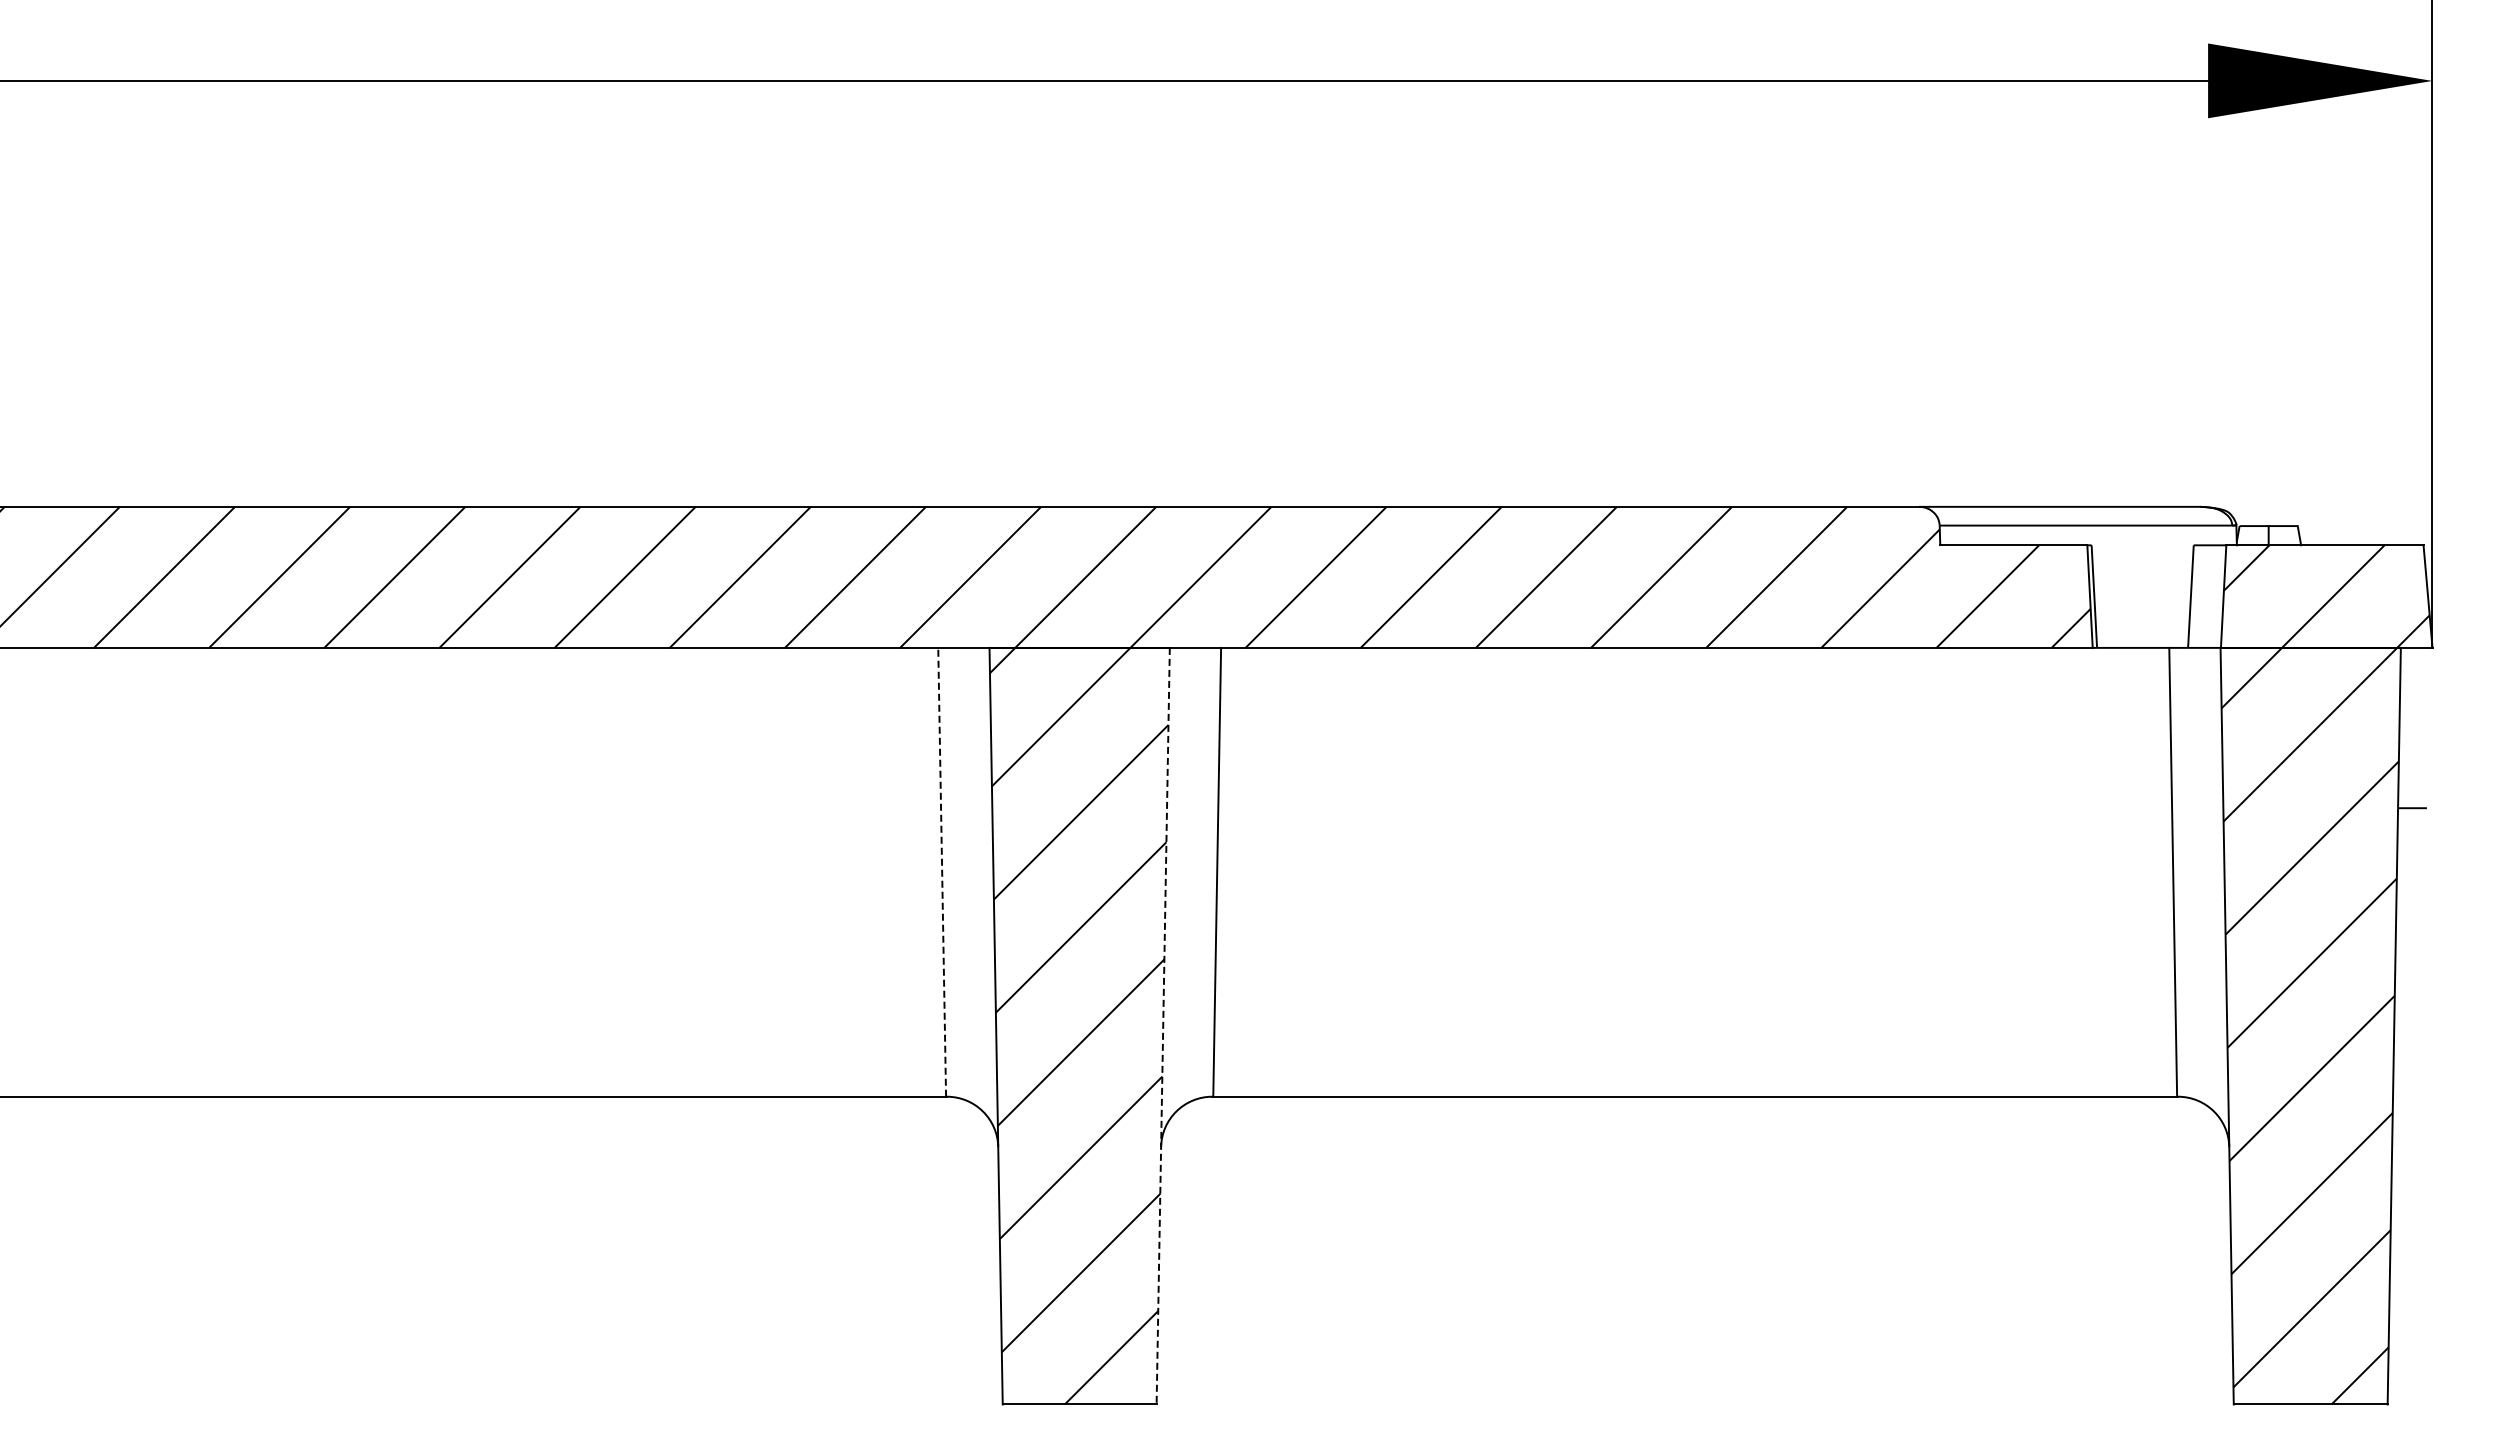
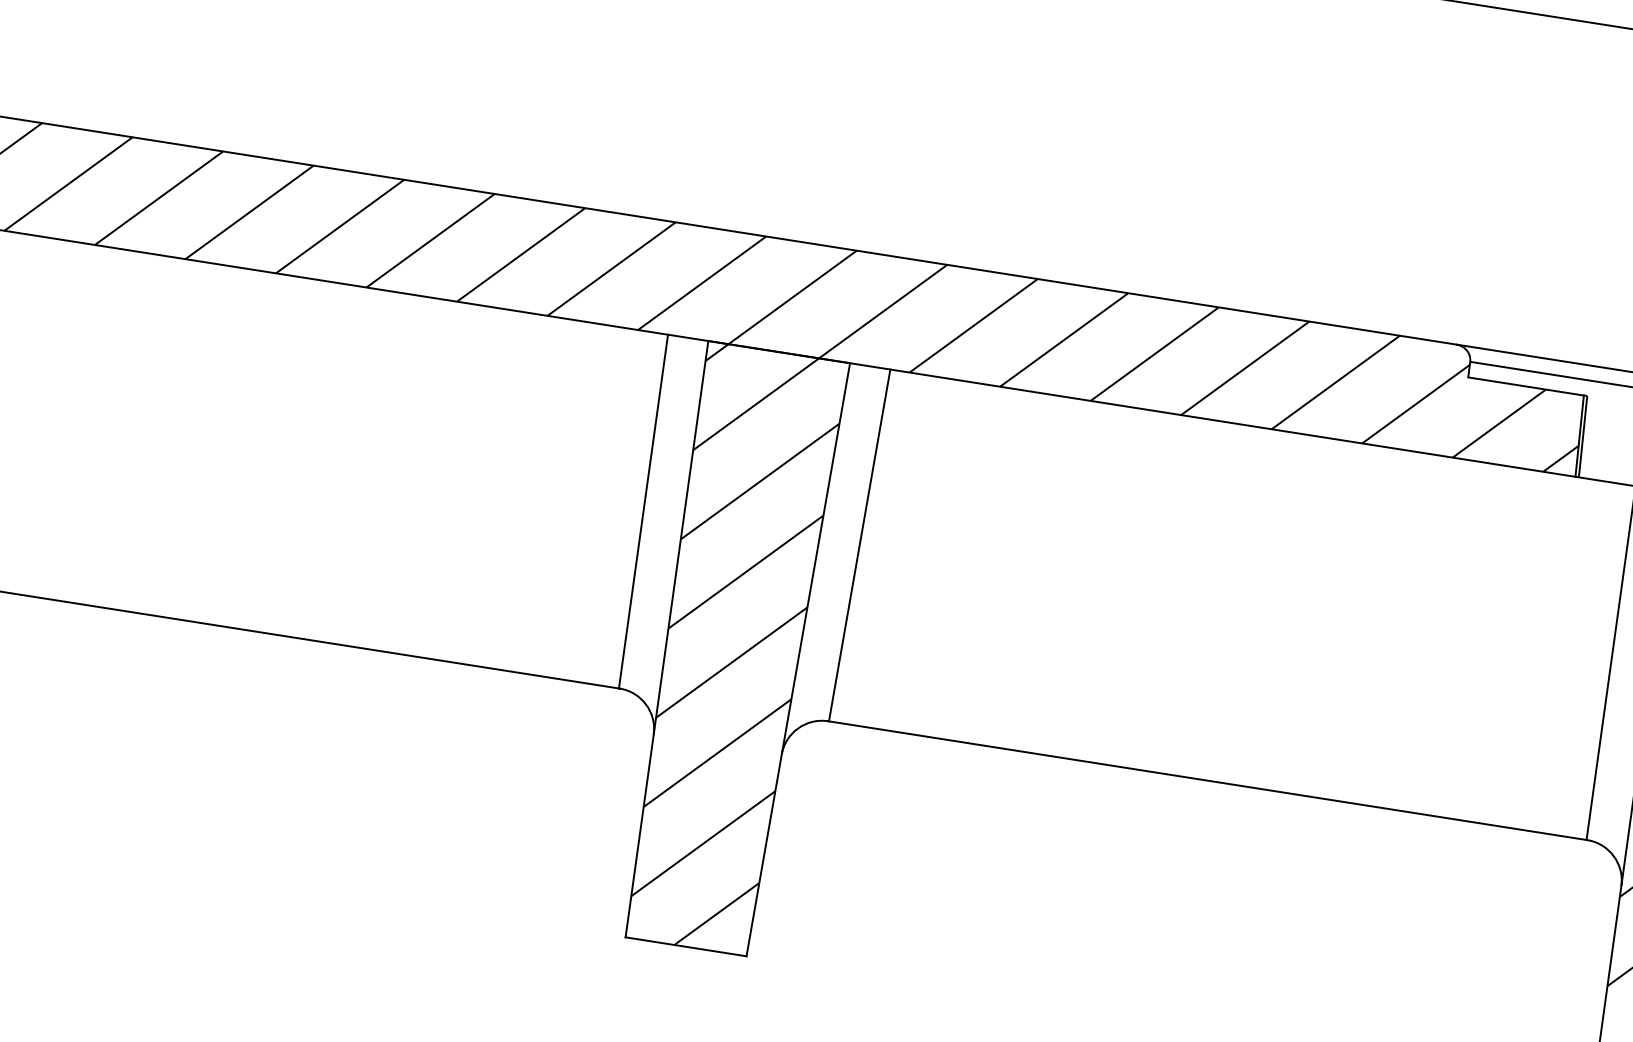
line: (942, 871) -> (643, 510), dashed -> solid
line: (1163, 1026) -> (798, 660), dashed -> solid

